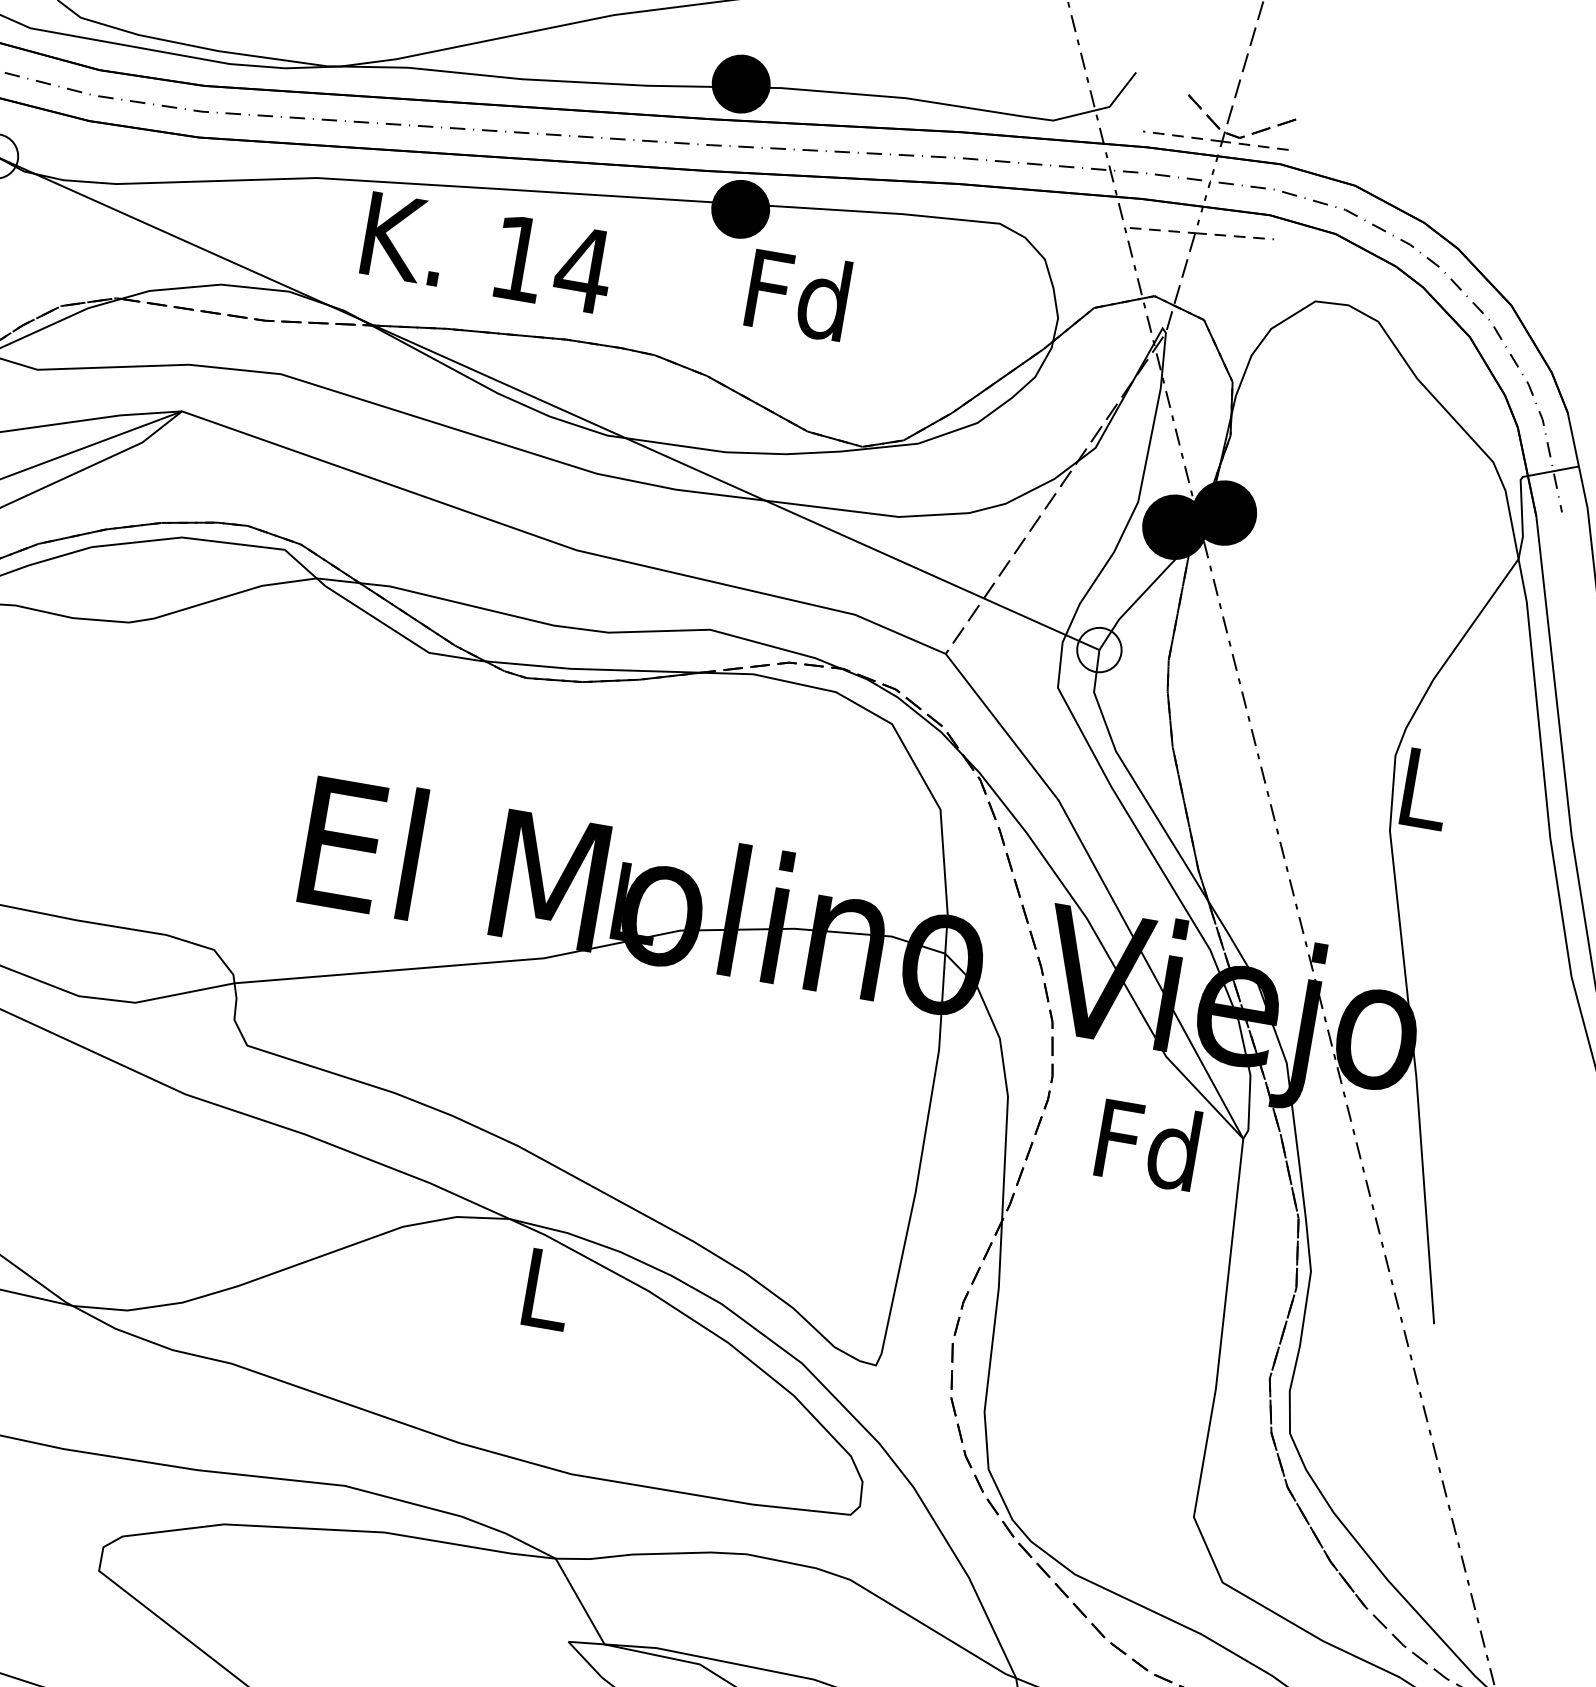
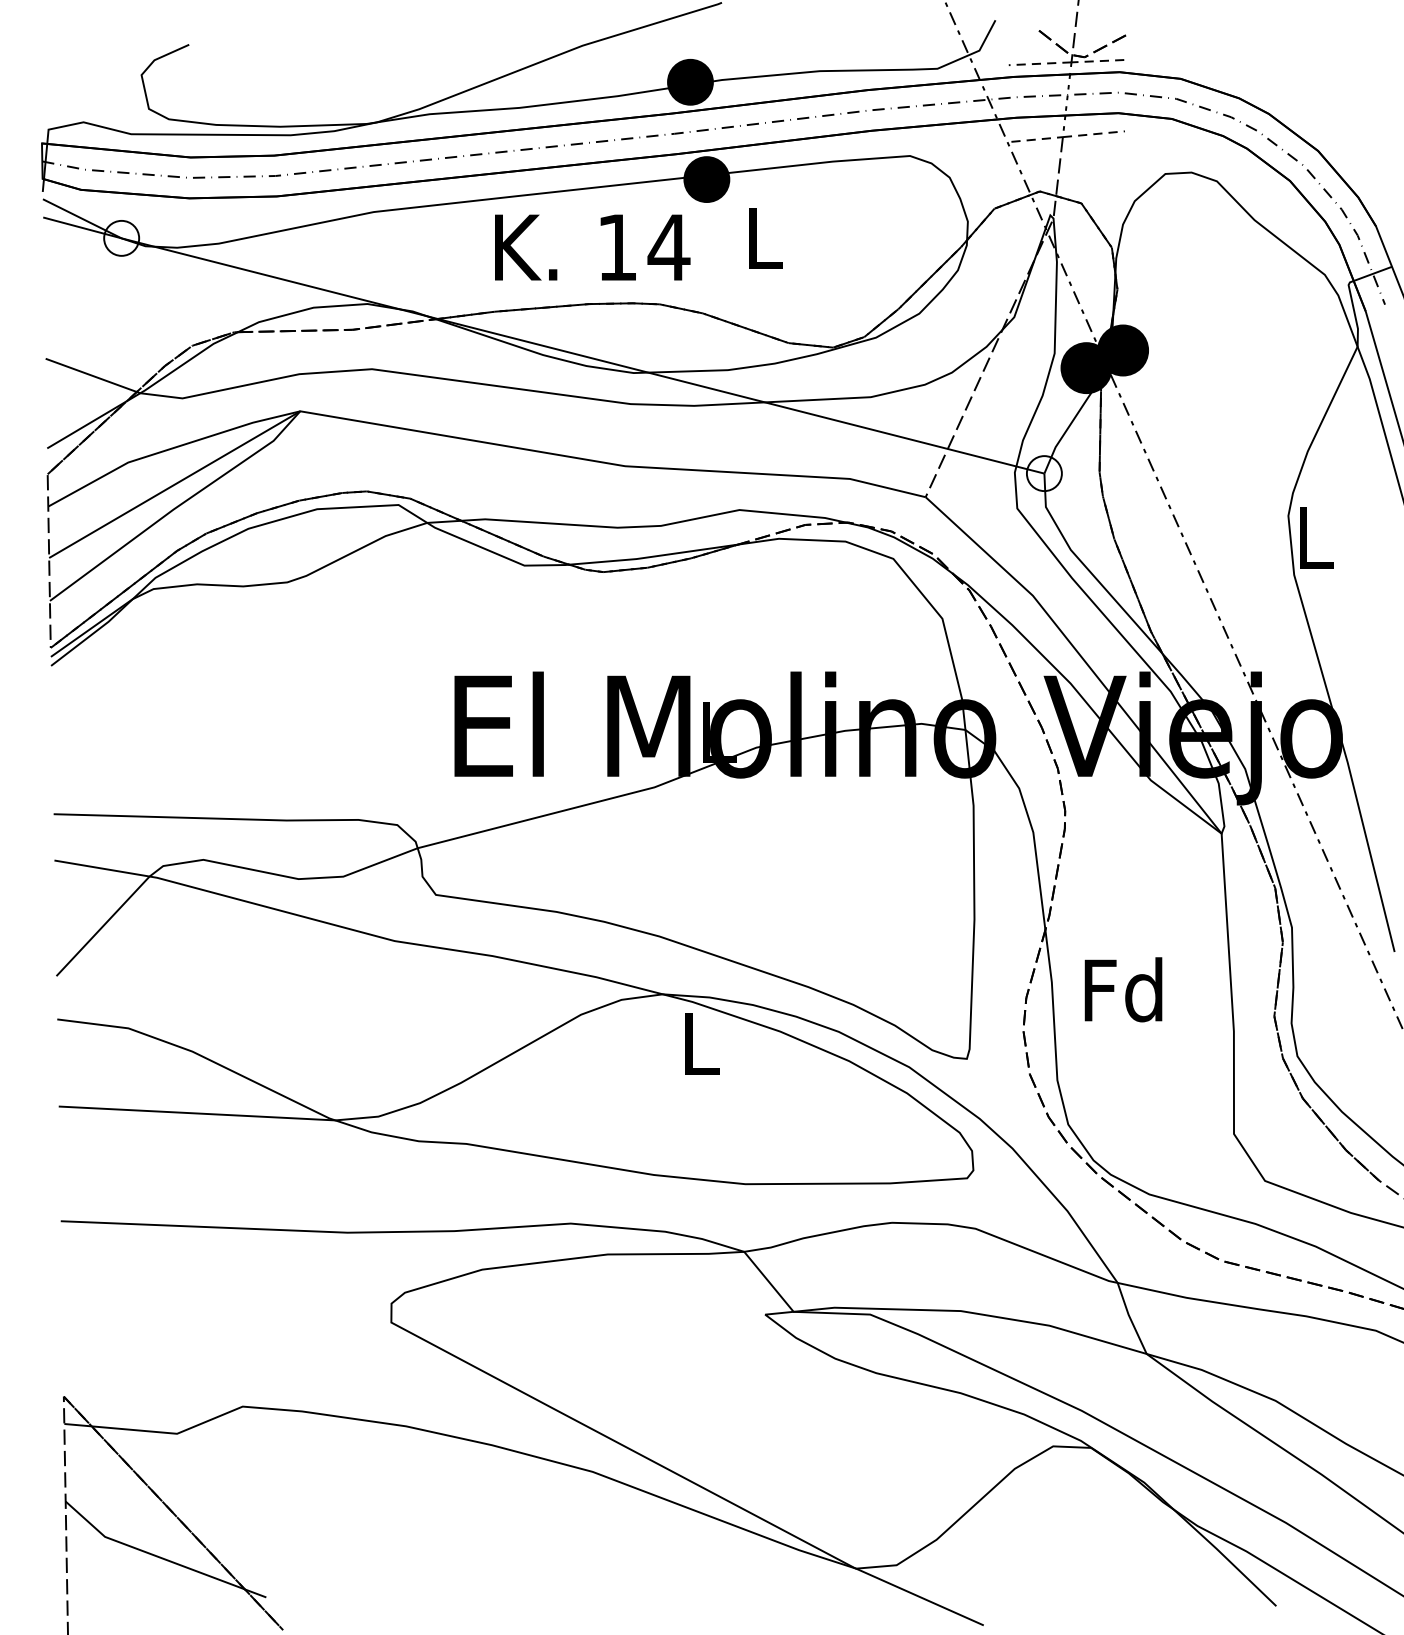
text: (487, 253) -> (592, 247), moved
text: (797, 293) -> (762, 237), Fd -> L
text: (1148, 1144) -> (1123, 989), moved

